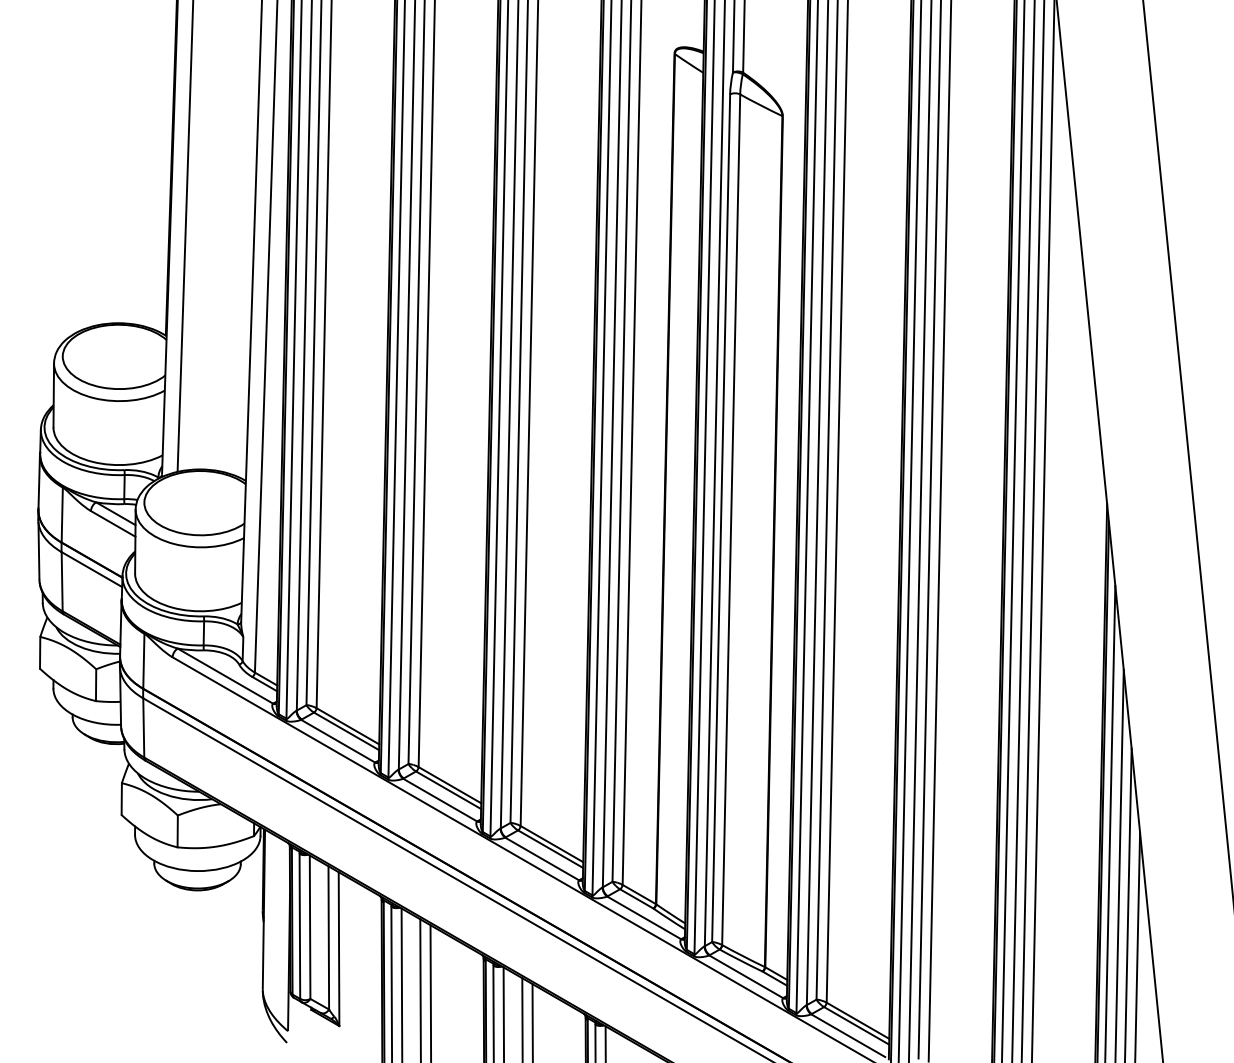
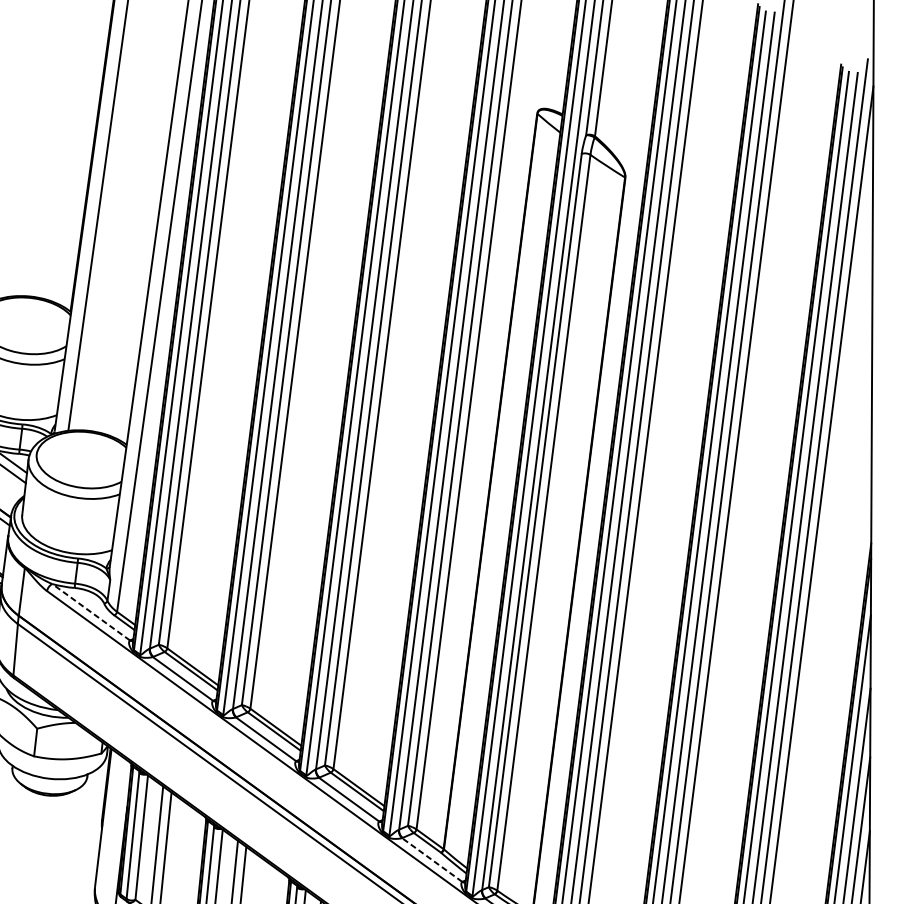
line: (225, 675) -> (91, 611), solid -> dashed
line: (644, 917) -> (432, 859), solid -> dashed

